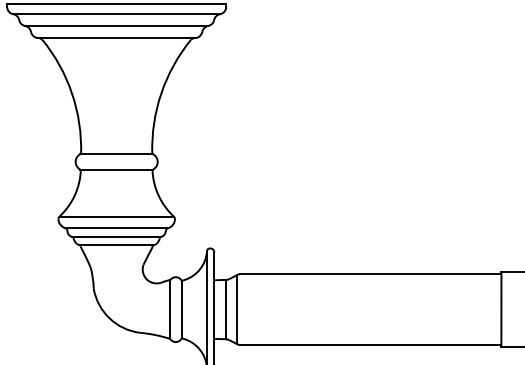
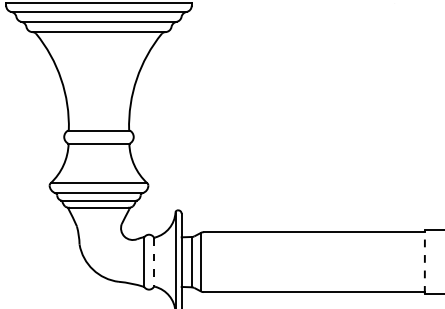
line: (182, 310) -> (154, 262), solid -> dashed
line: (500, 310) -> (424, 262), solid -> dashed

